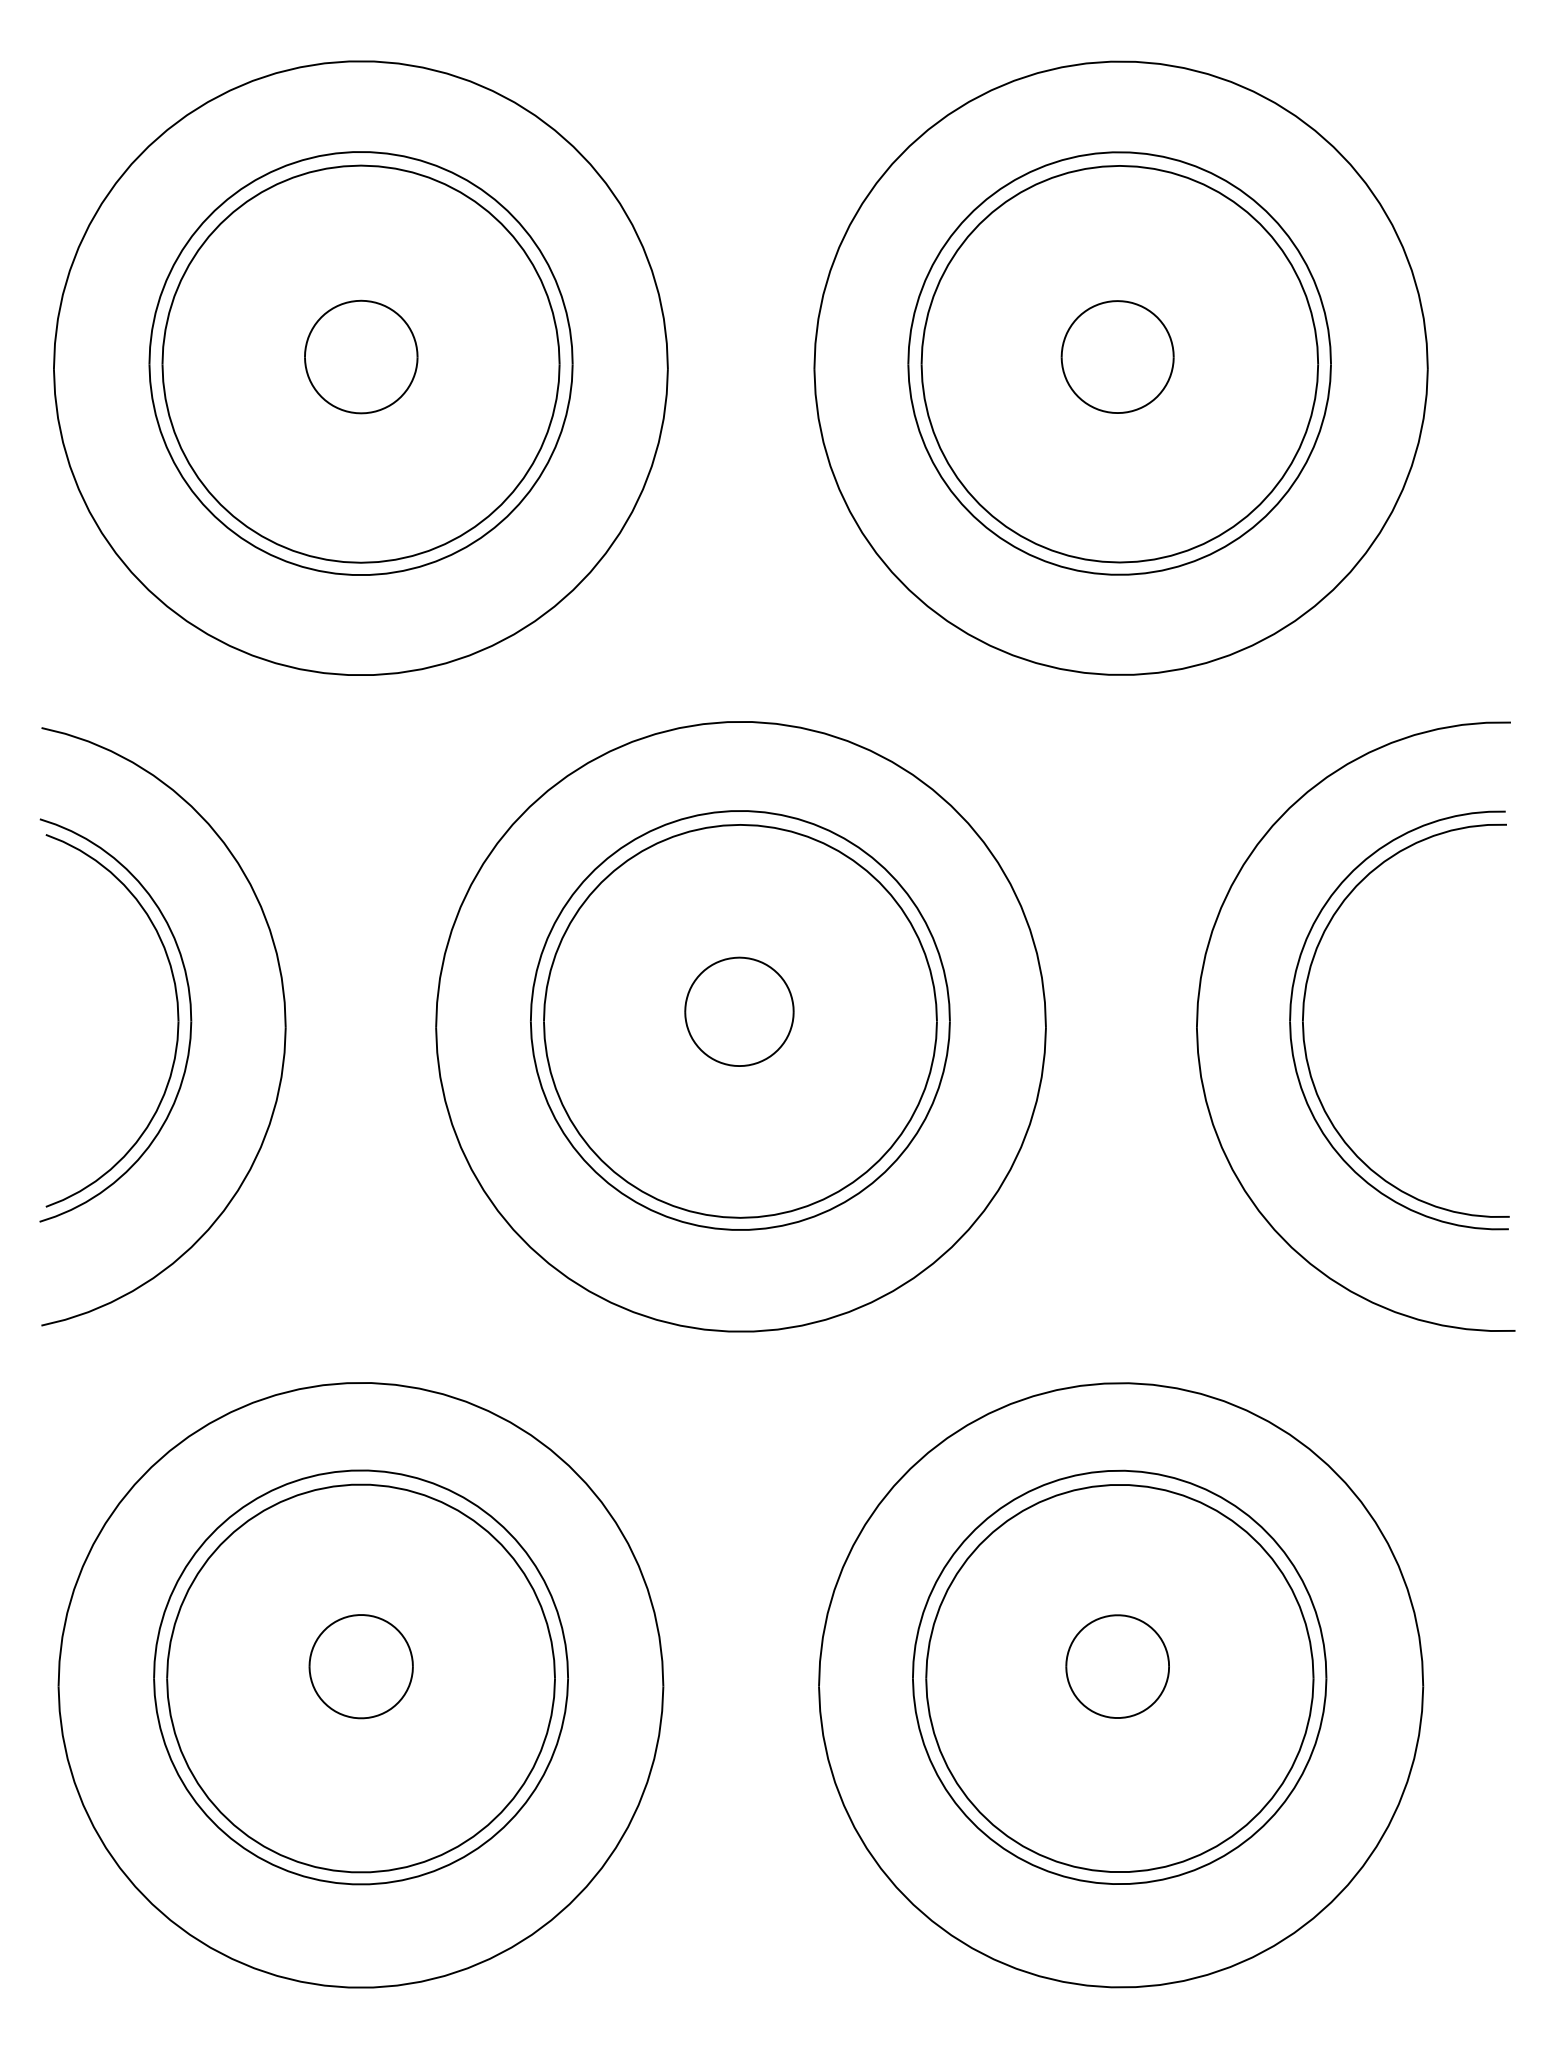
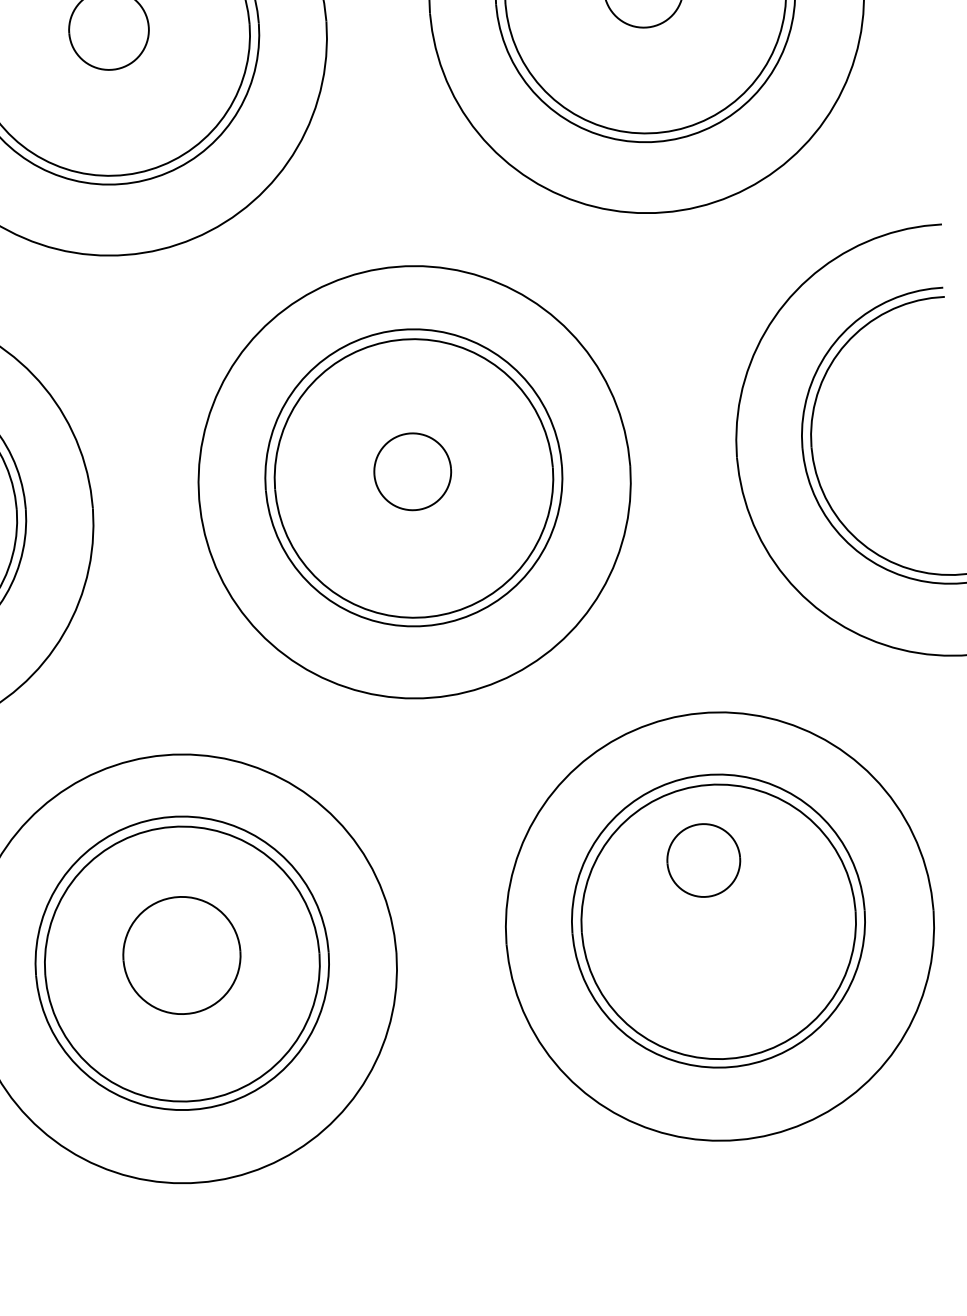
part: (360, 1666) -> (181, 955), size x1.6
part: (1117, 1666) -> (703, 860), moved

